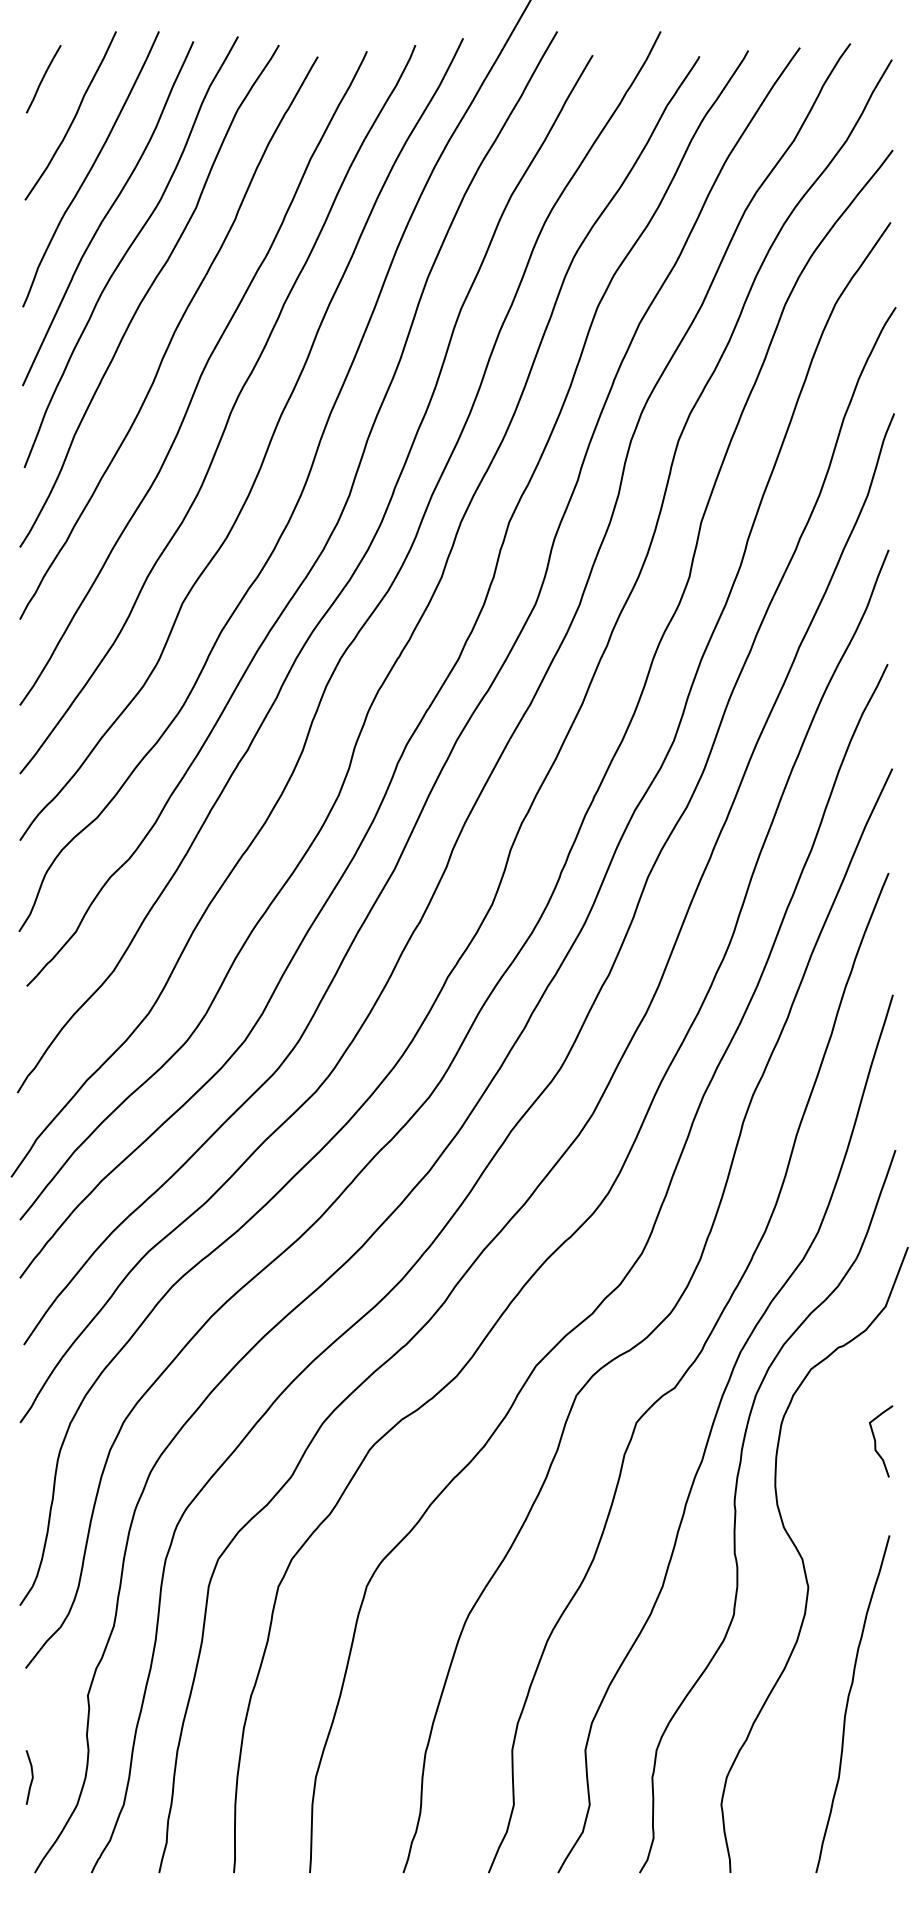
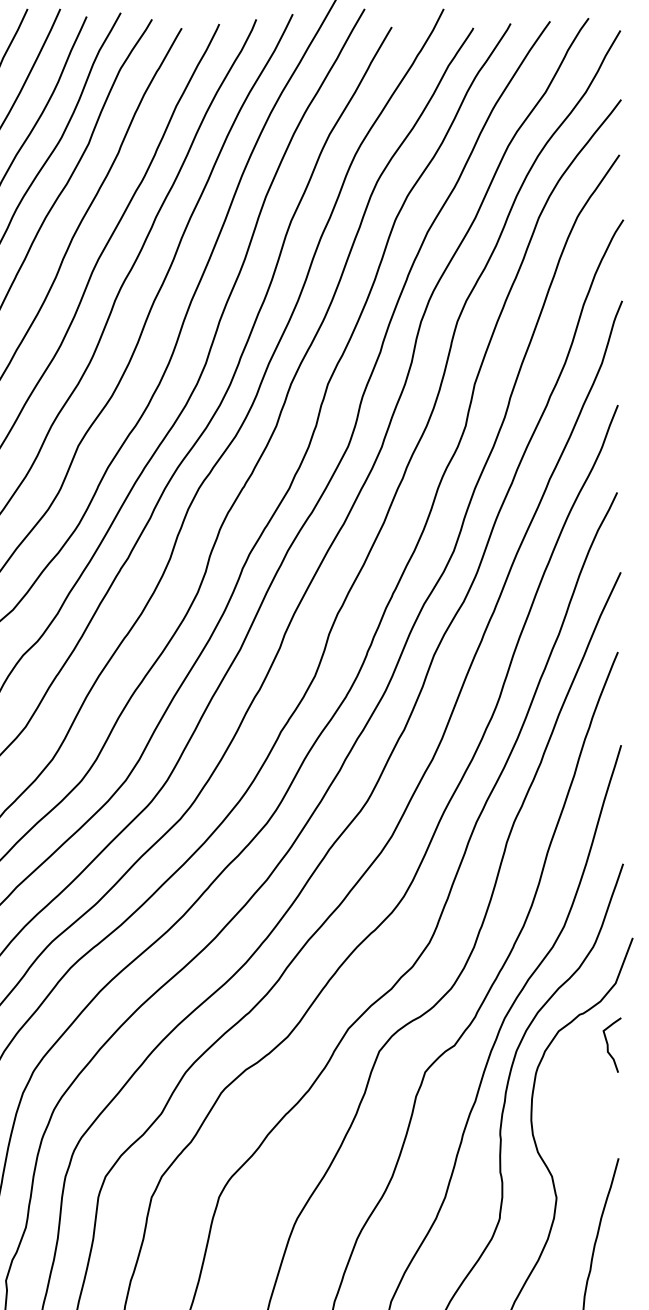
curve: (876, 1441) -> (608, 1045), moved

